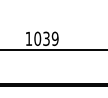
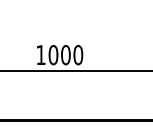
text: (50, 38) -> (71, 54), 1039 -> 1000

